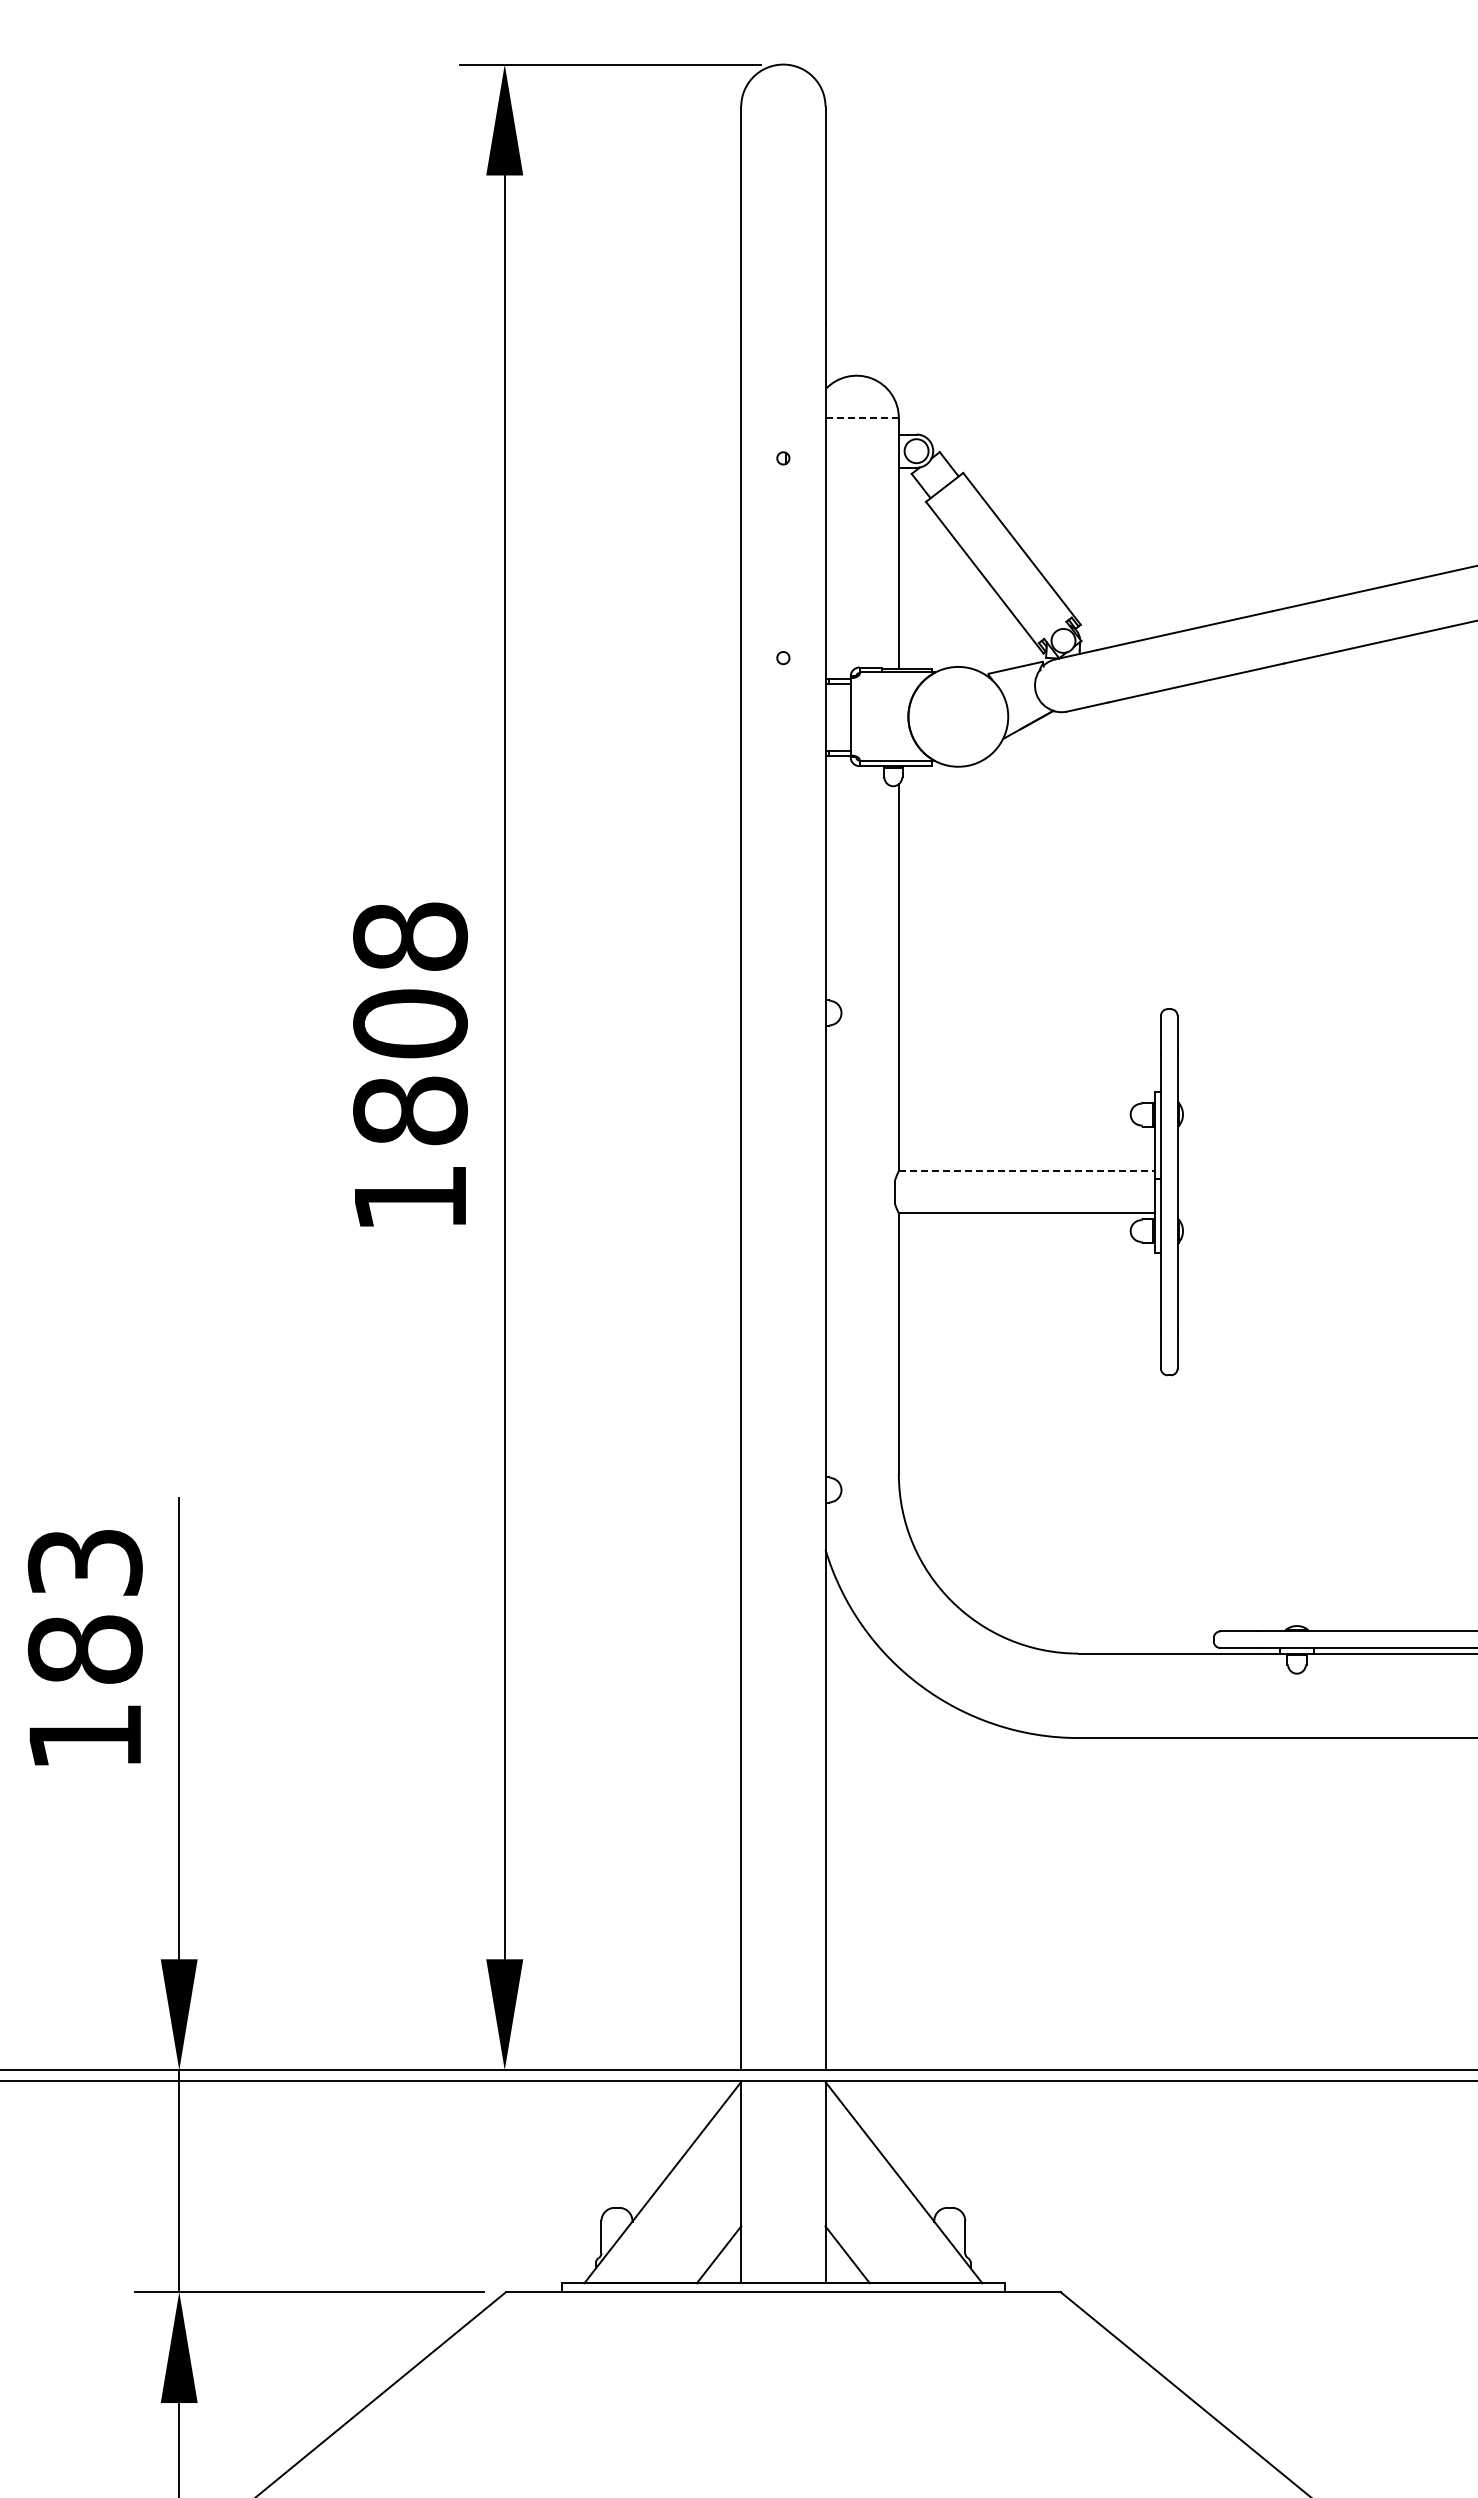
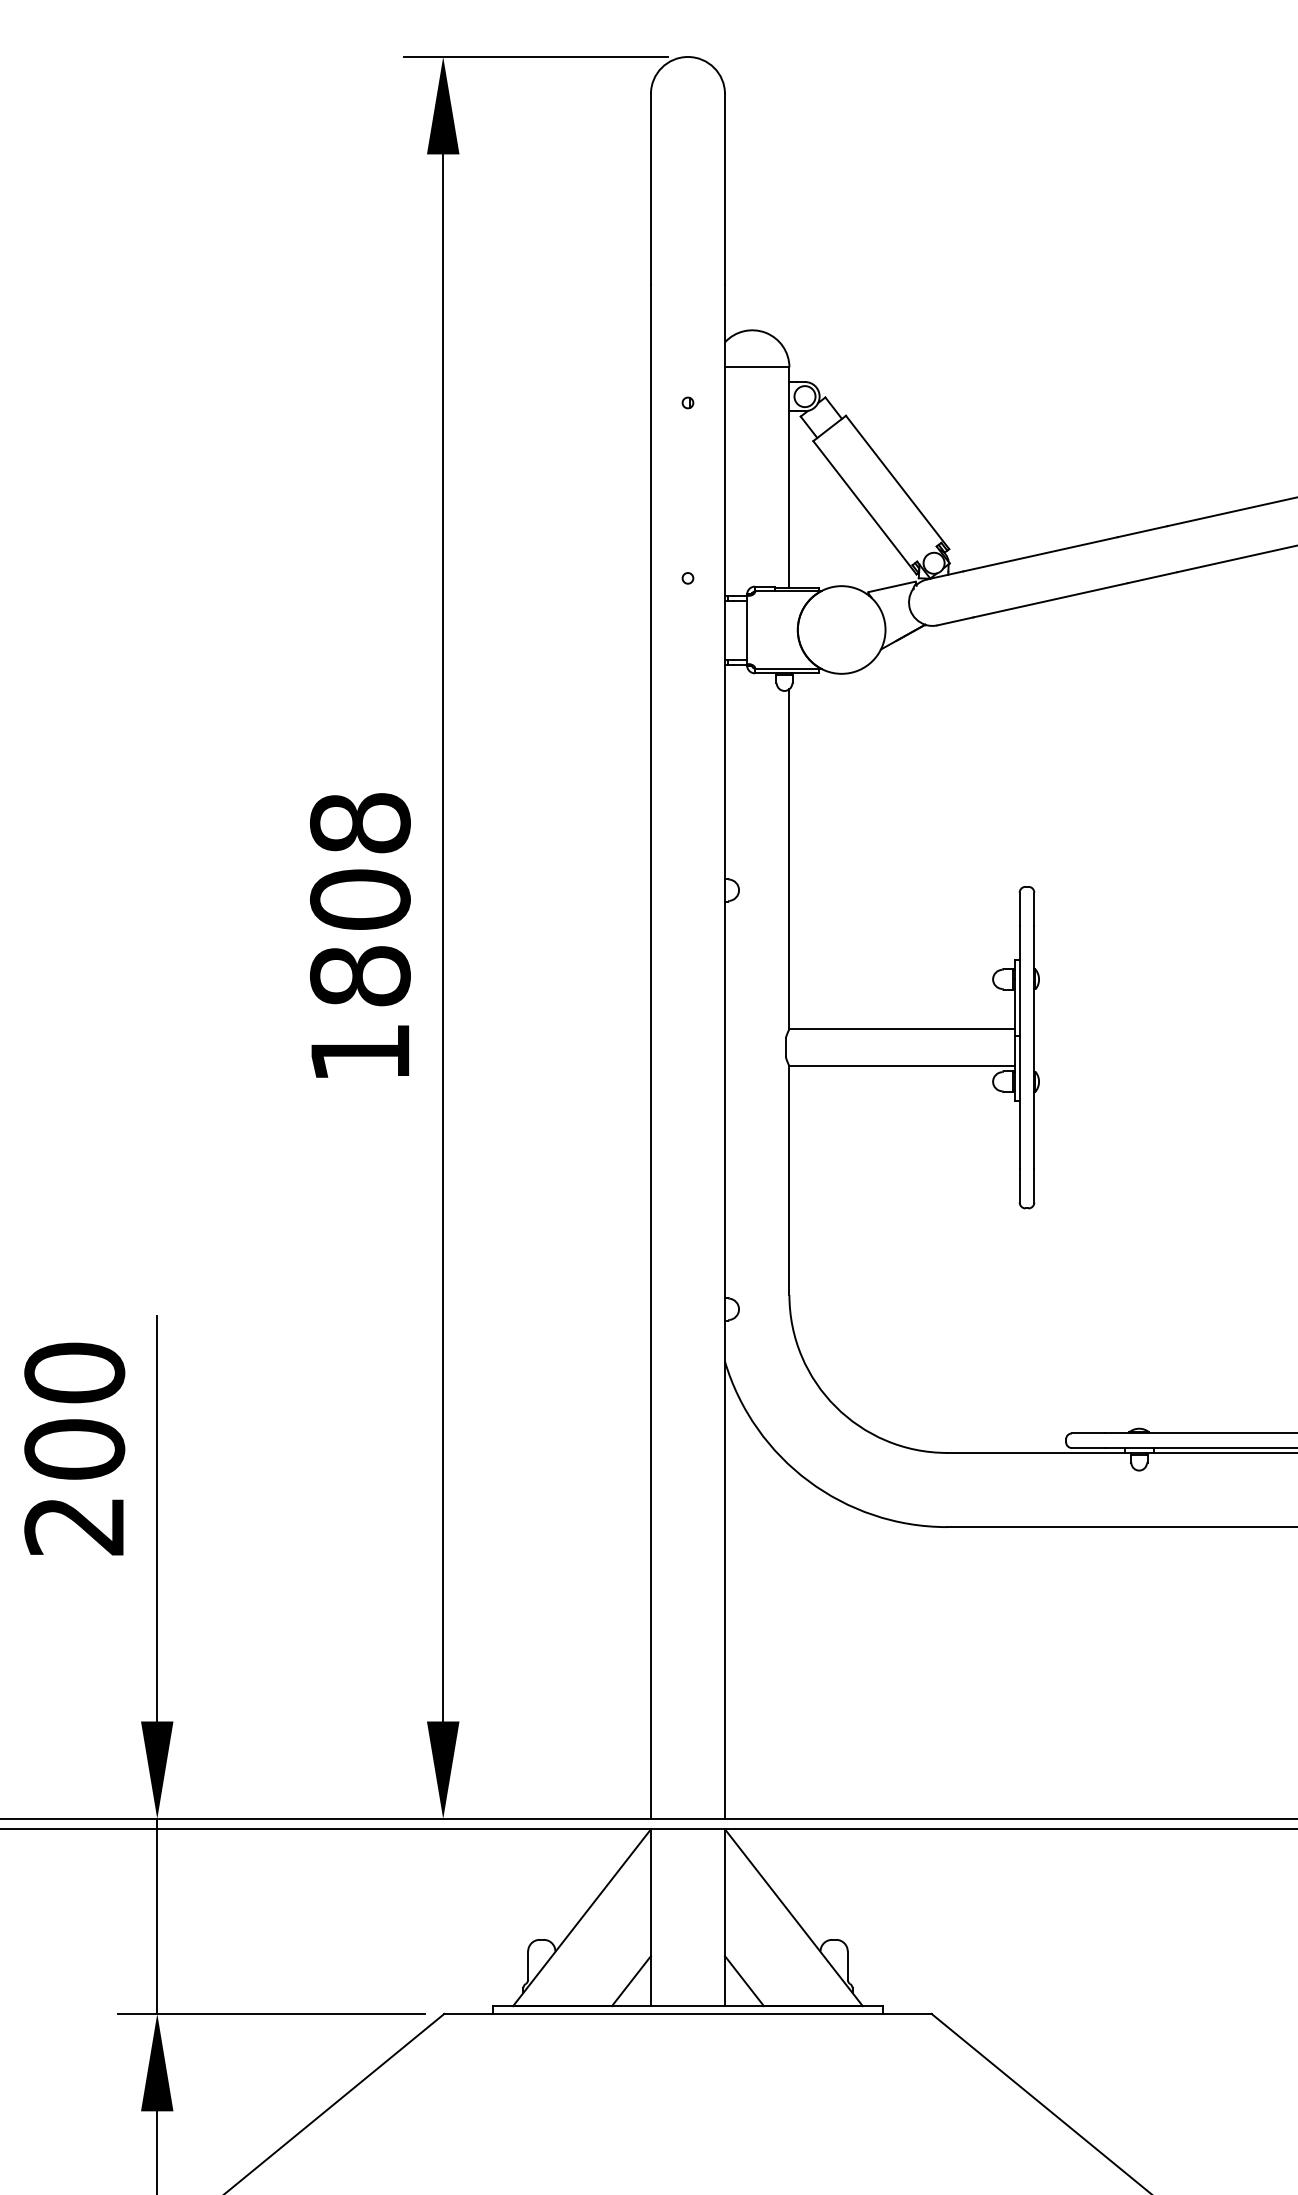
line: (862, 417) -> (757, 367), dashed -> solid
line: (1027, 1171) -> (902, 1029), dashed -> solid
text: (84, 1649) -> (74, 1449), 183 -> 200

